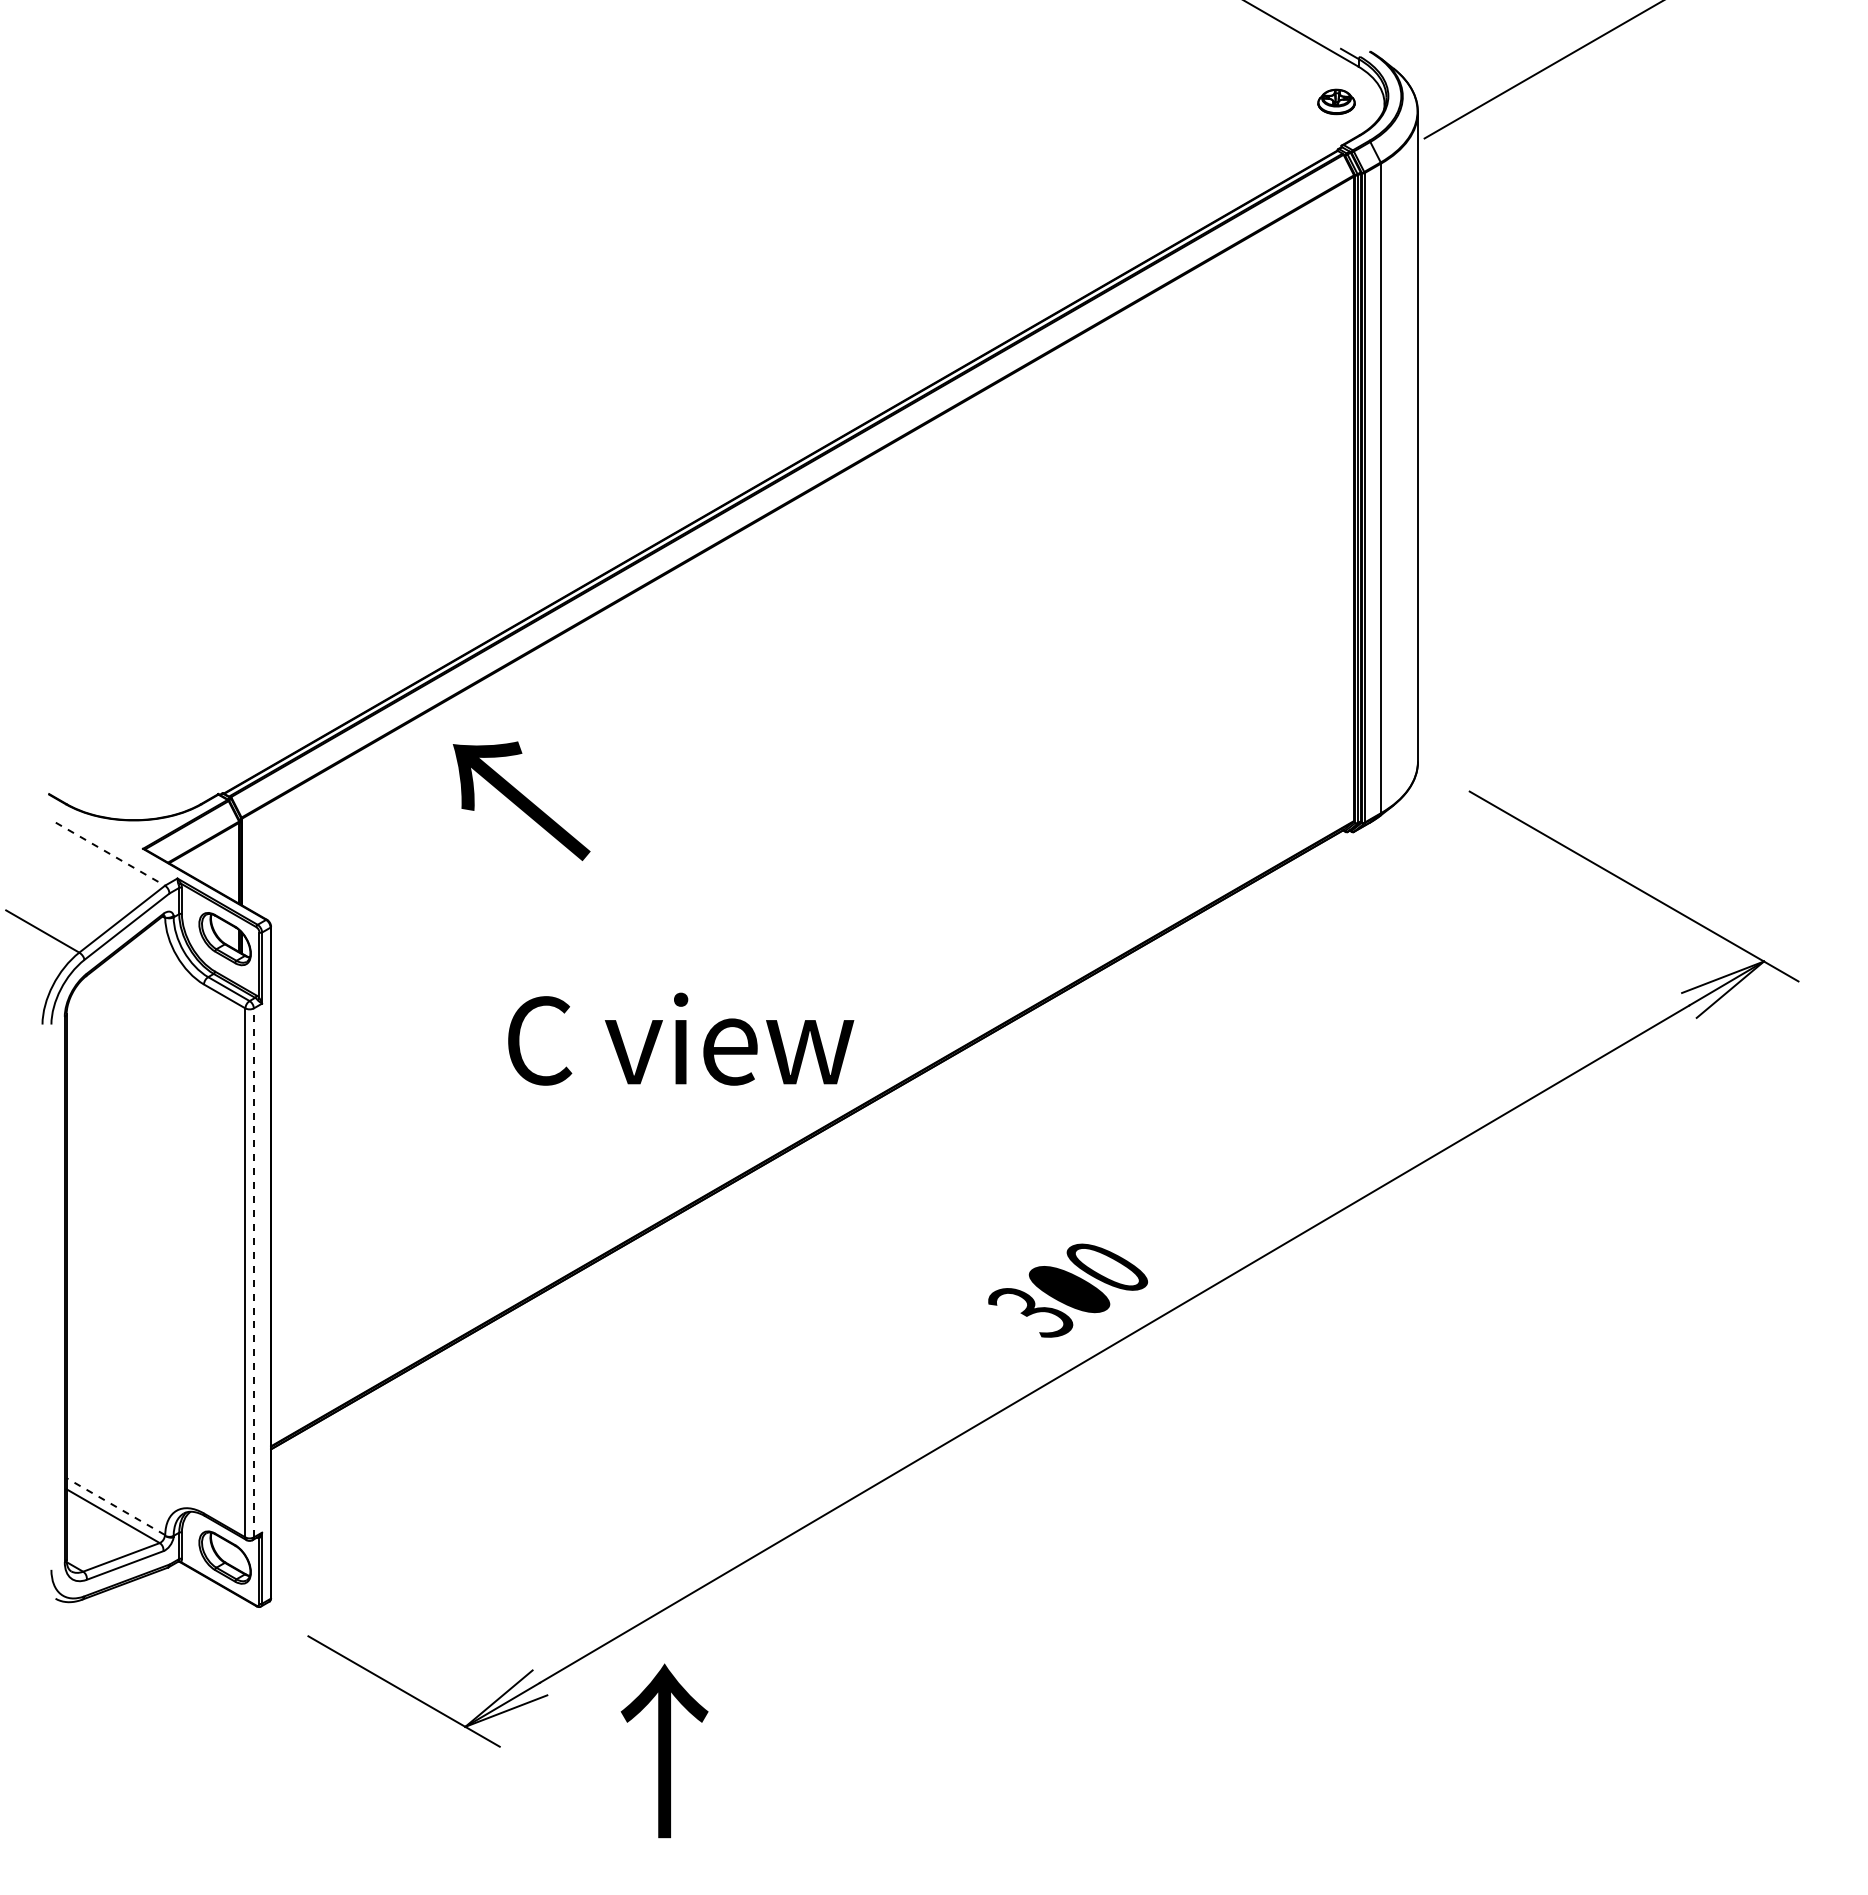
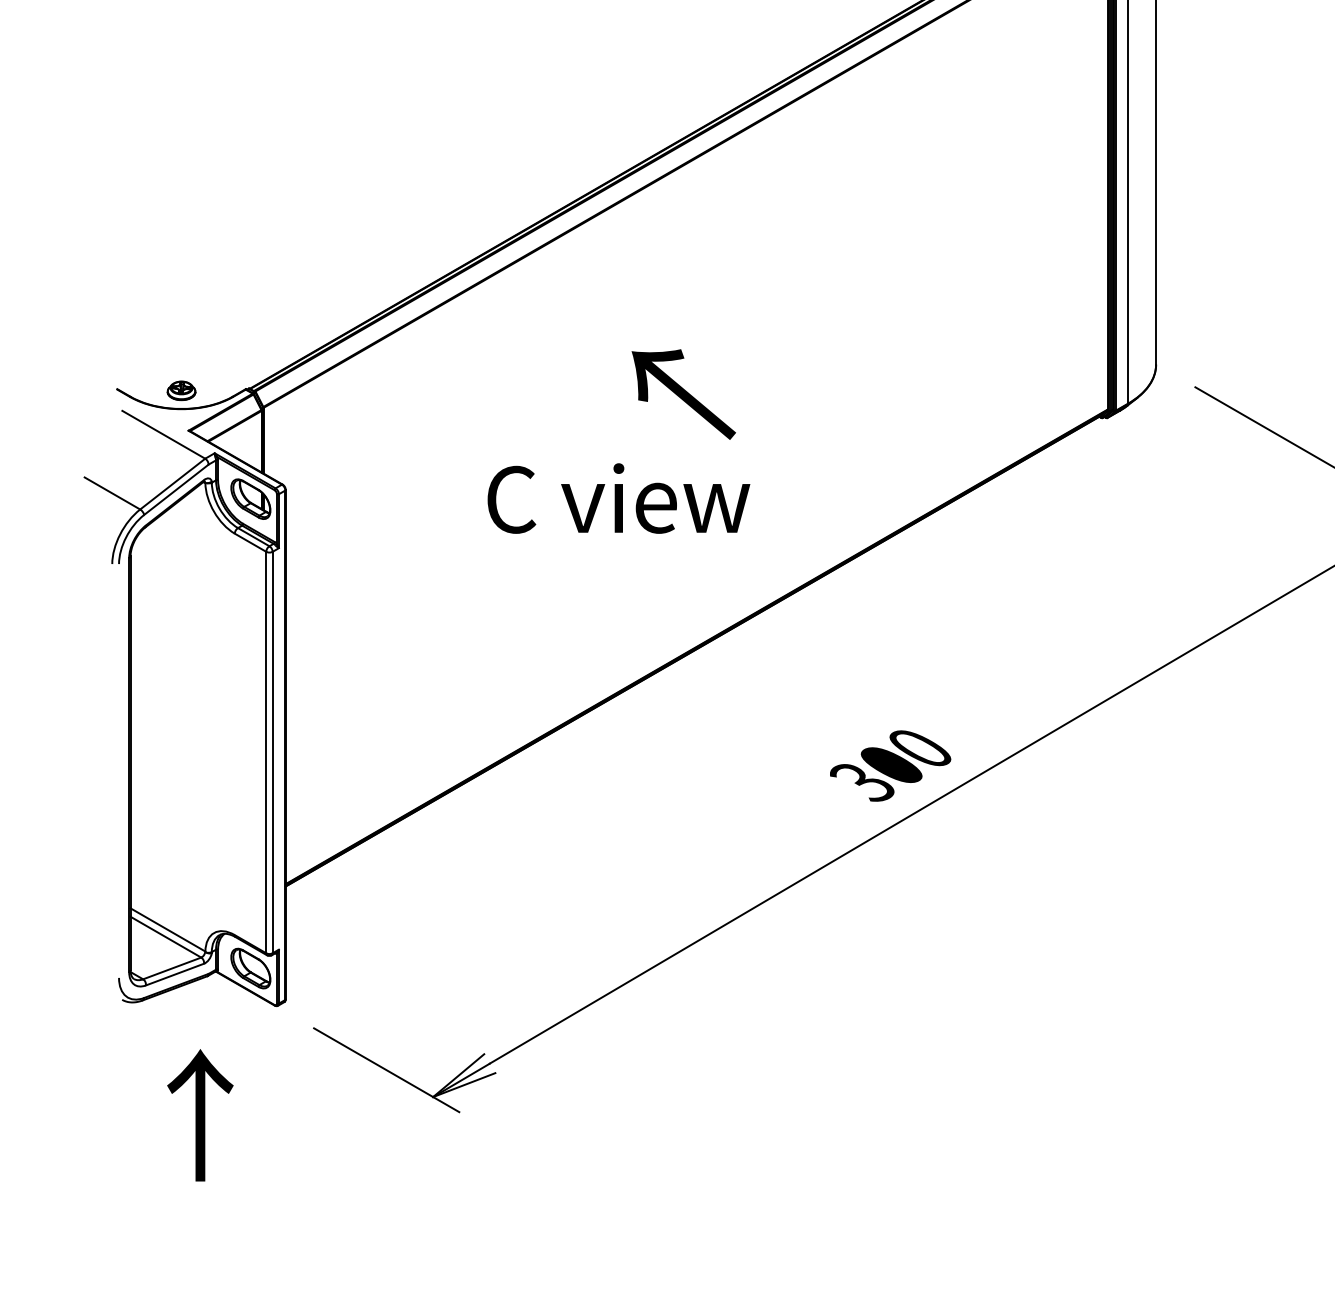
part: (133, 796) -> (181, 391), added
text: (521, 800) -> (683, 394), moved
line: (110, 854) -> (163, 435), dashed -> solid
text: (681, 1038) -> (619, 498), moved
line: (253, 1272) -> (272, 752), dashed -> solid
line: (115, 1506) -> (167, 929), dashed -> solid
text: (664, 1750) -> (200, 1115), moved

